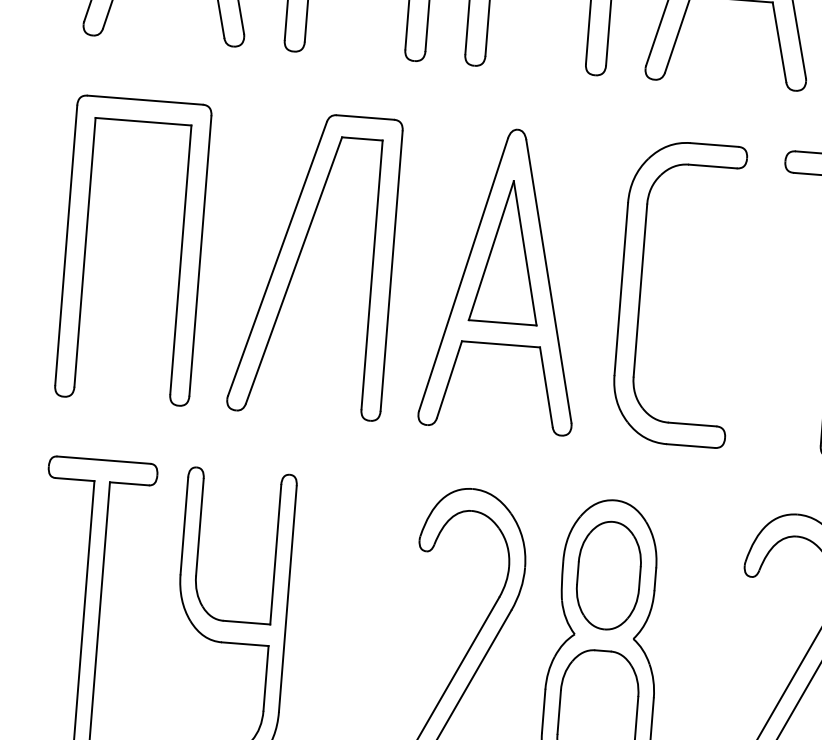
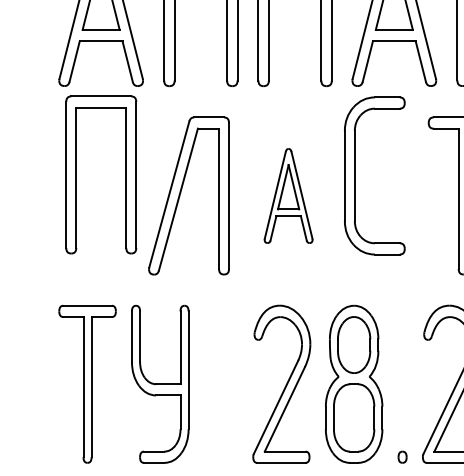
part: (179, 253) -> (125, 174), moved
part: (505, 279) -> (288, 195), size x0.6
part: (641, 289) -> (355, 175), moved

